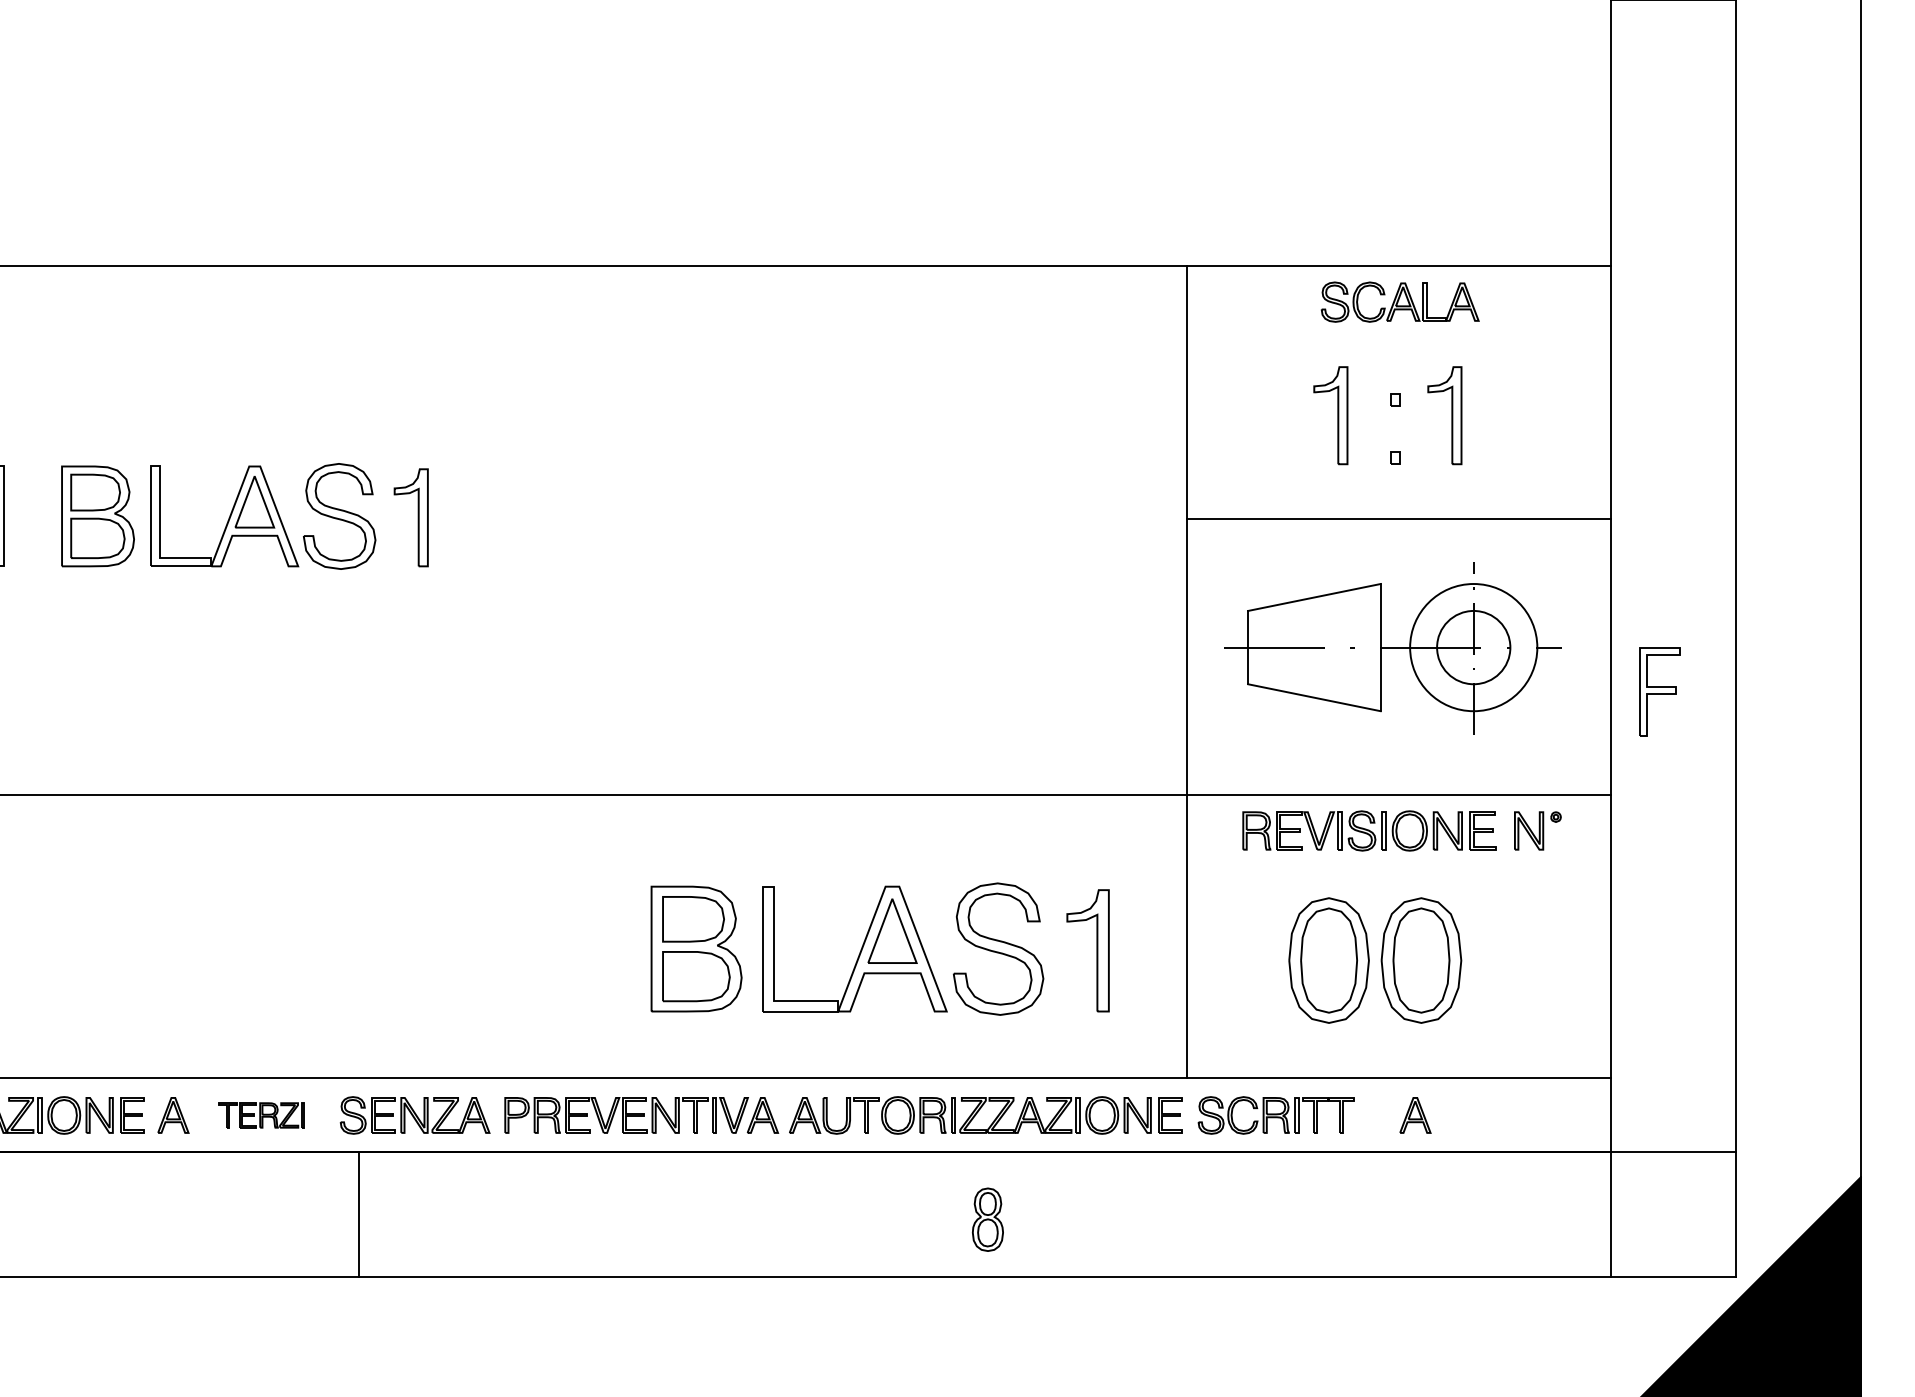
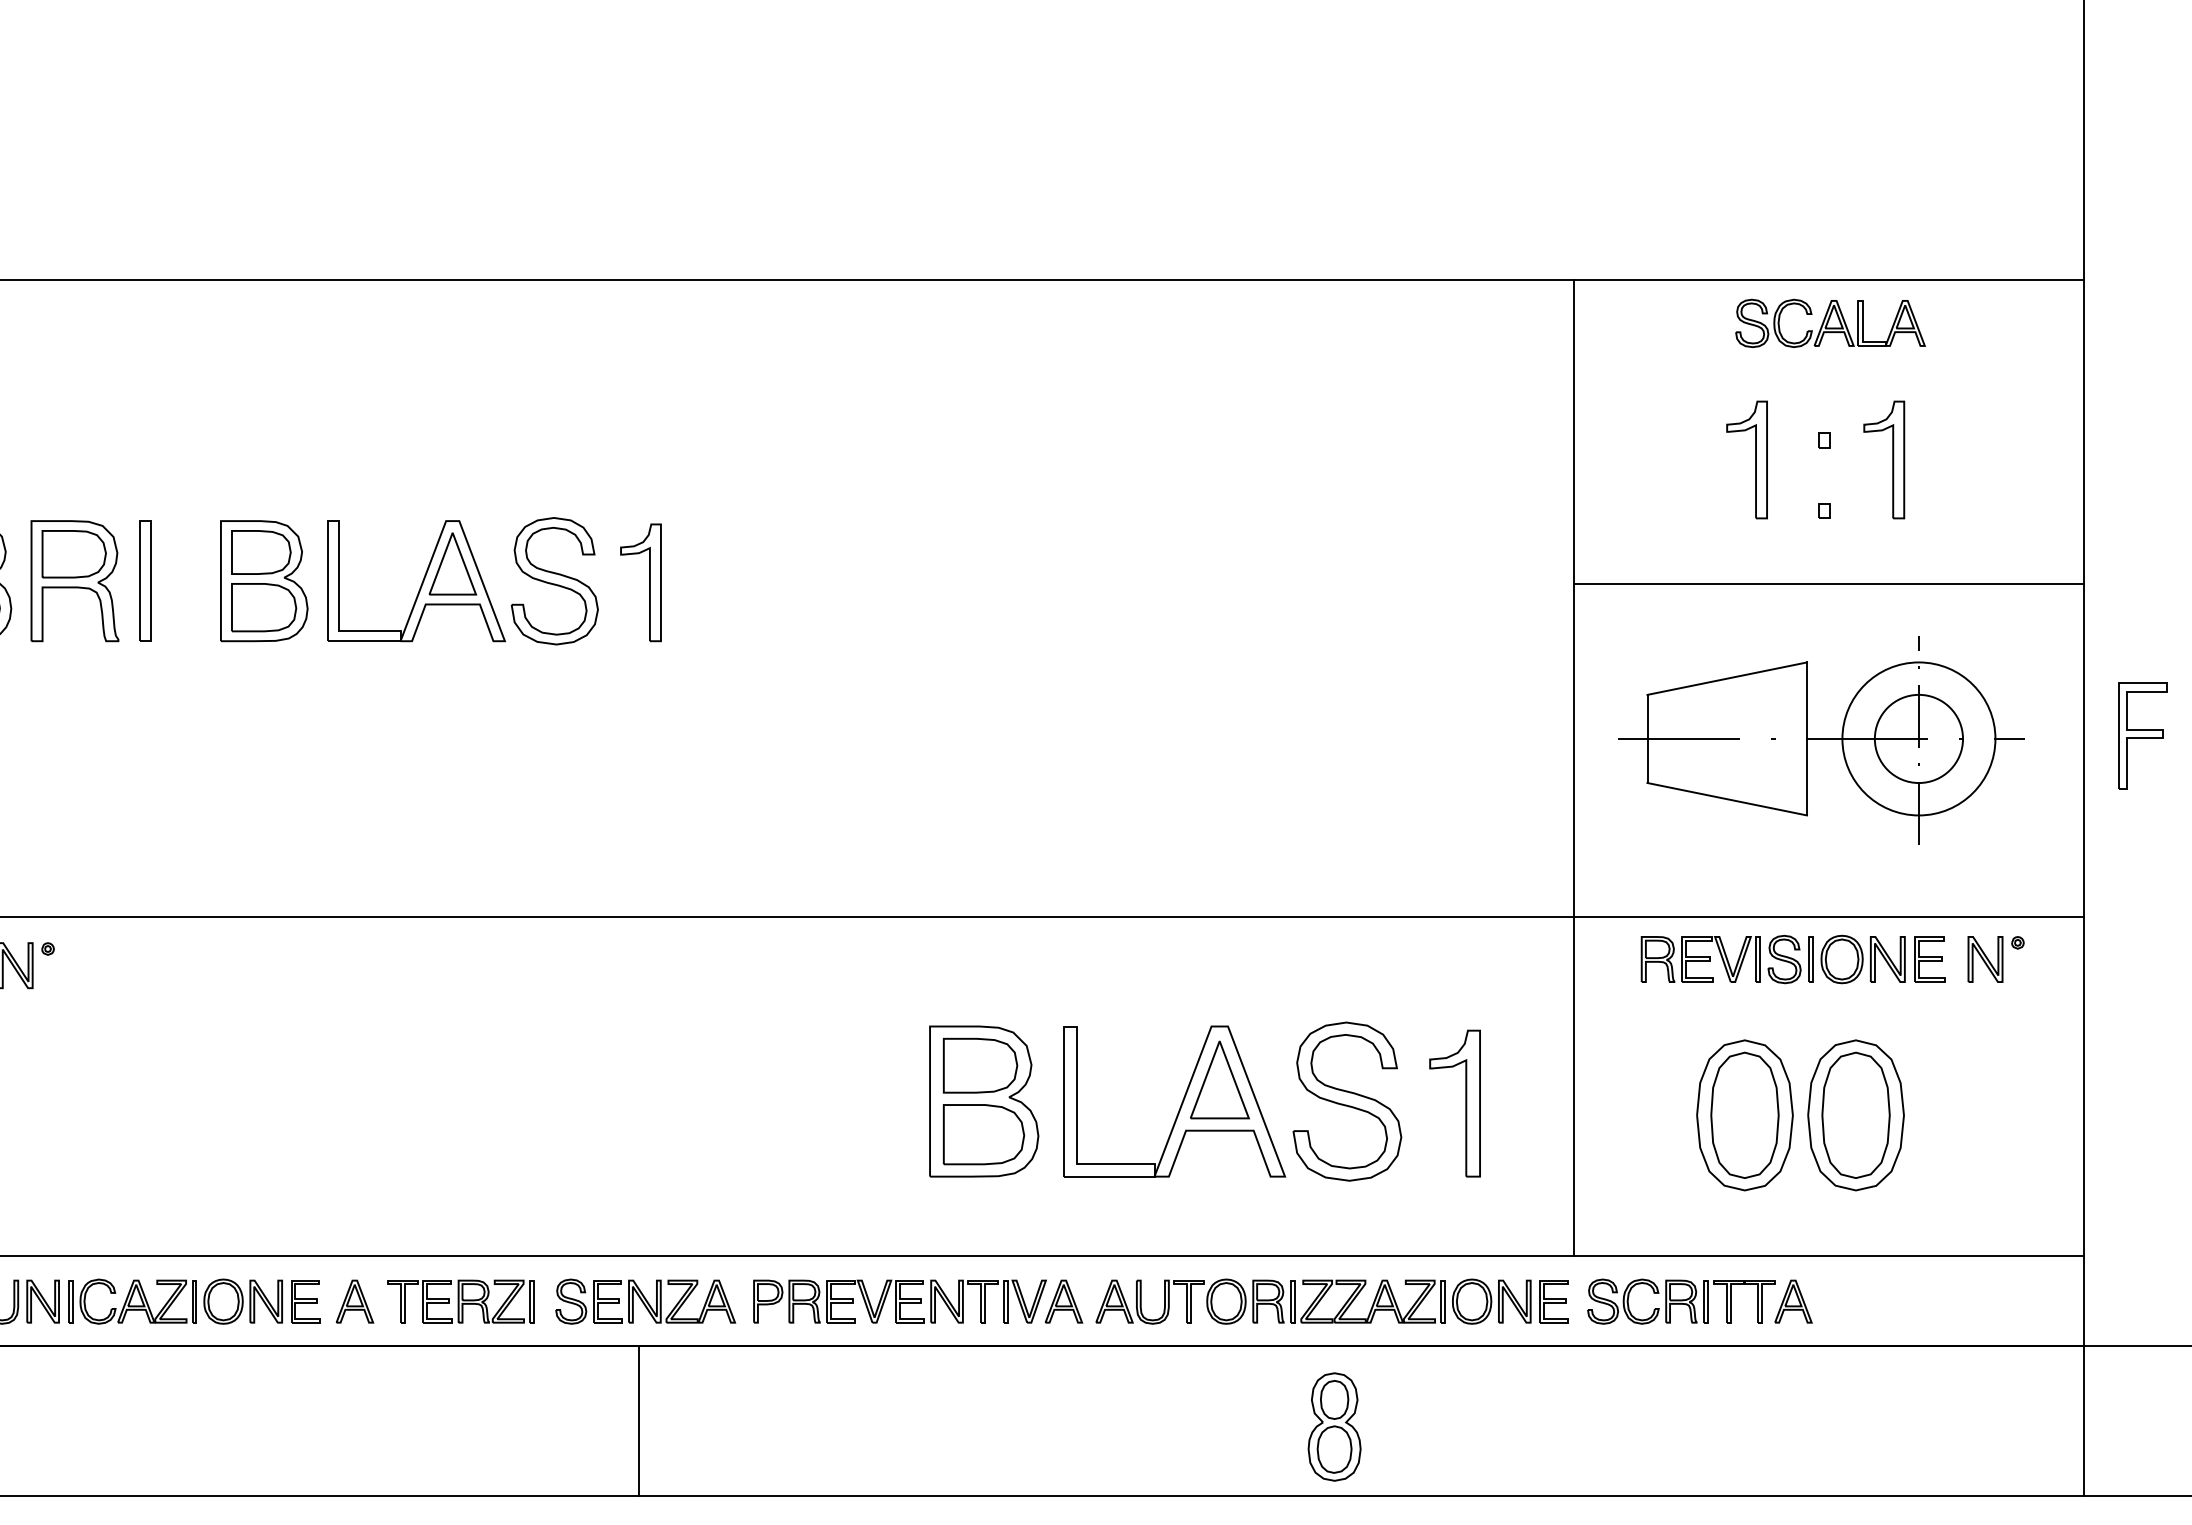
part: (1659, 691) -> (2142, 735), moved
part: (261, 1115) -> (460, 1301), size x1.43
part: (1415, 1115) -> (1793, 1301), moved
line: (358, 1214) -> (638, 1420), moved
part: (987, 1219) -> (1334, 1426), size x1.43

